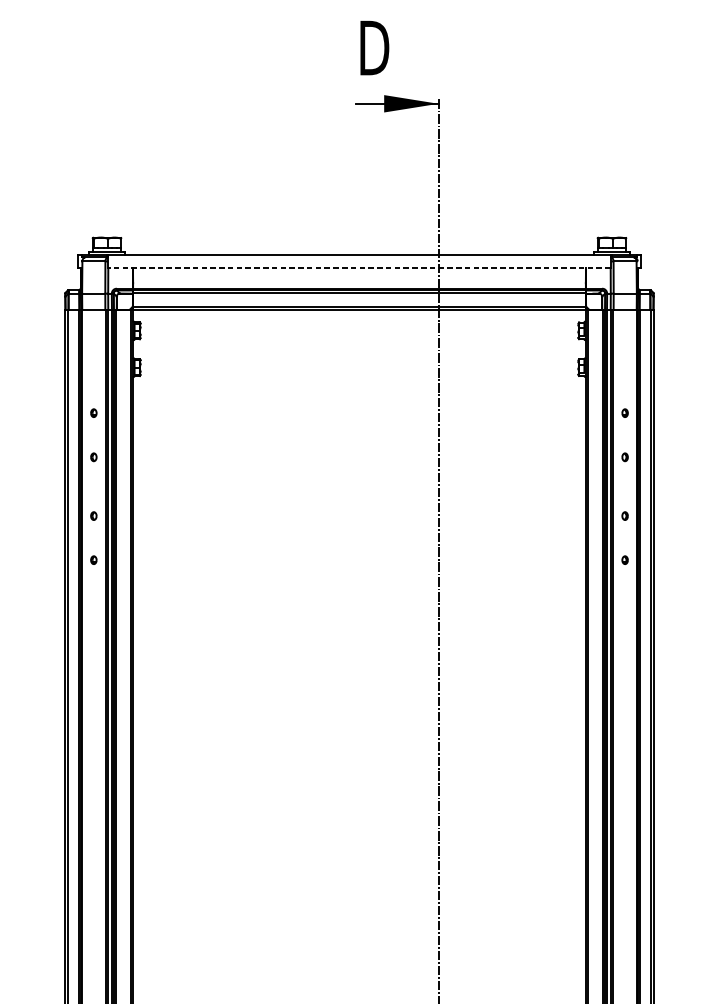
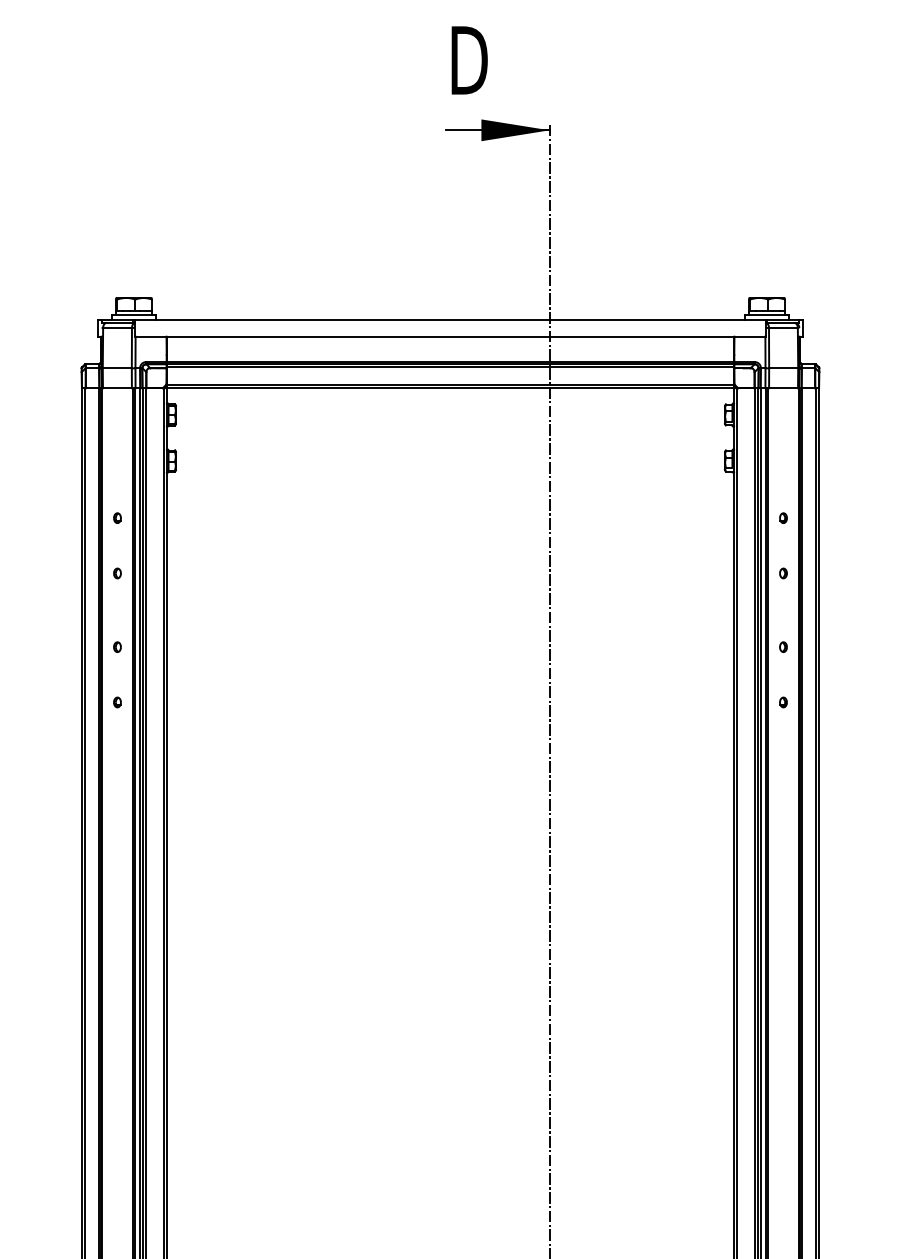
line: (358, 268) -> (449, 336), dashed -> solid

